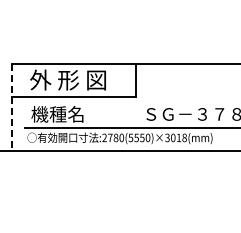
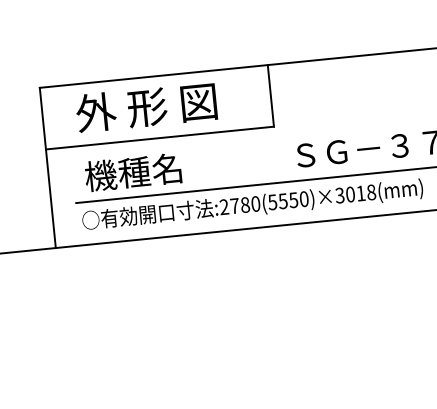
line: (11, 107) -> (47, 168), dashed -> solid

